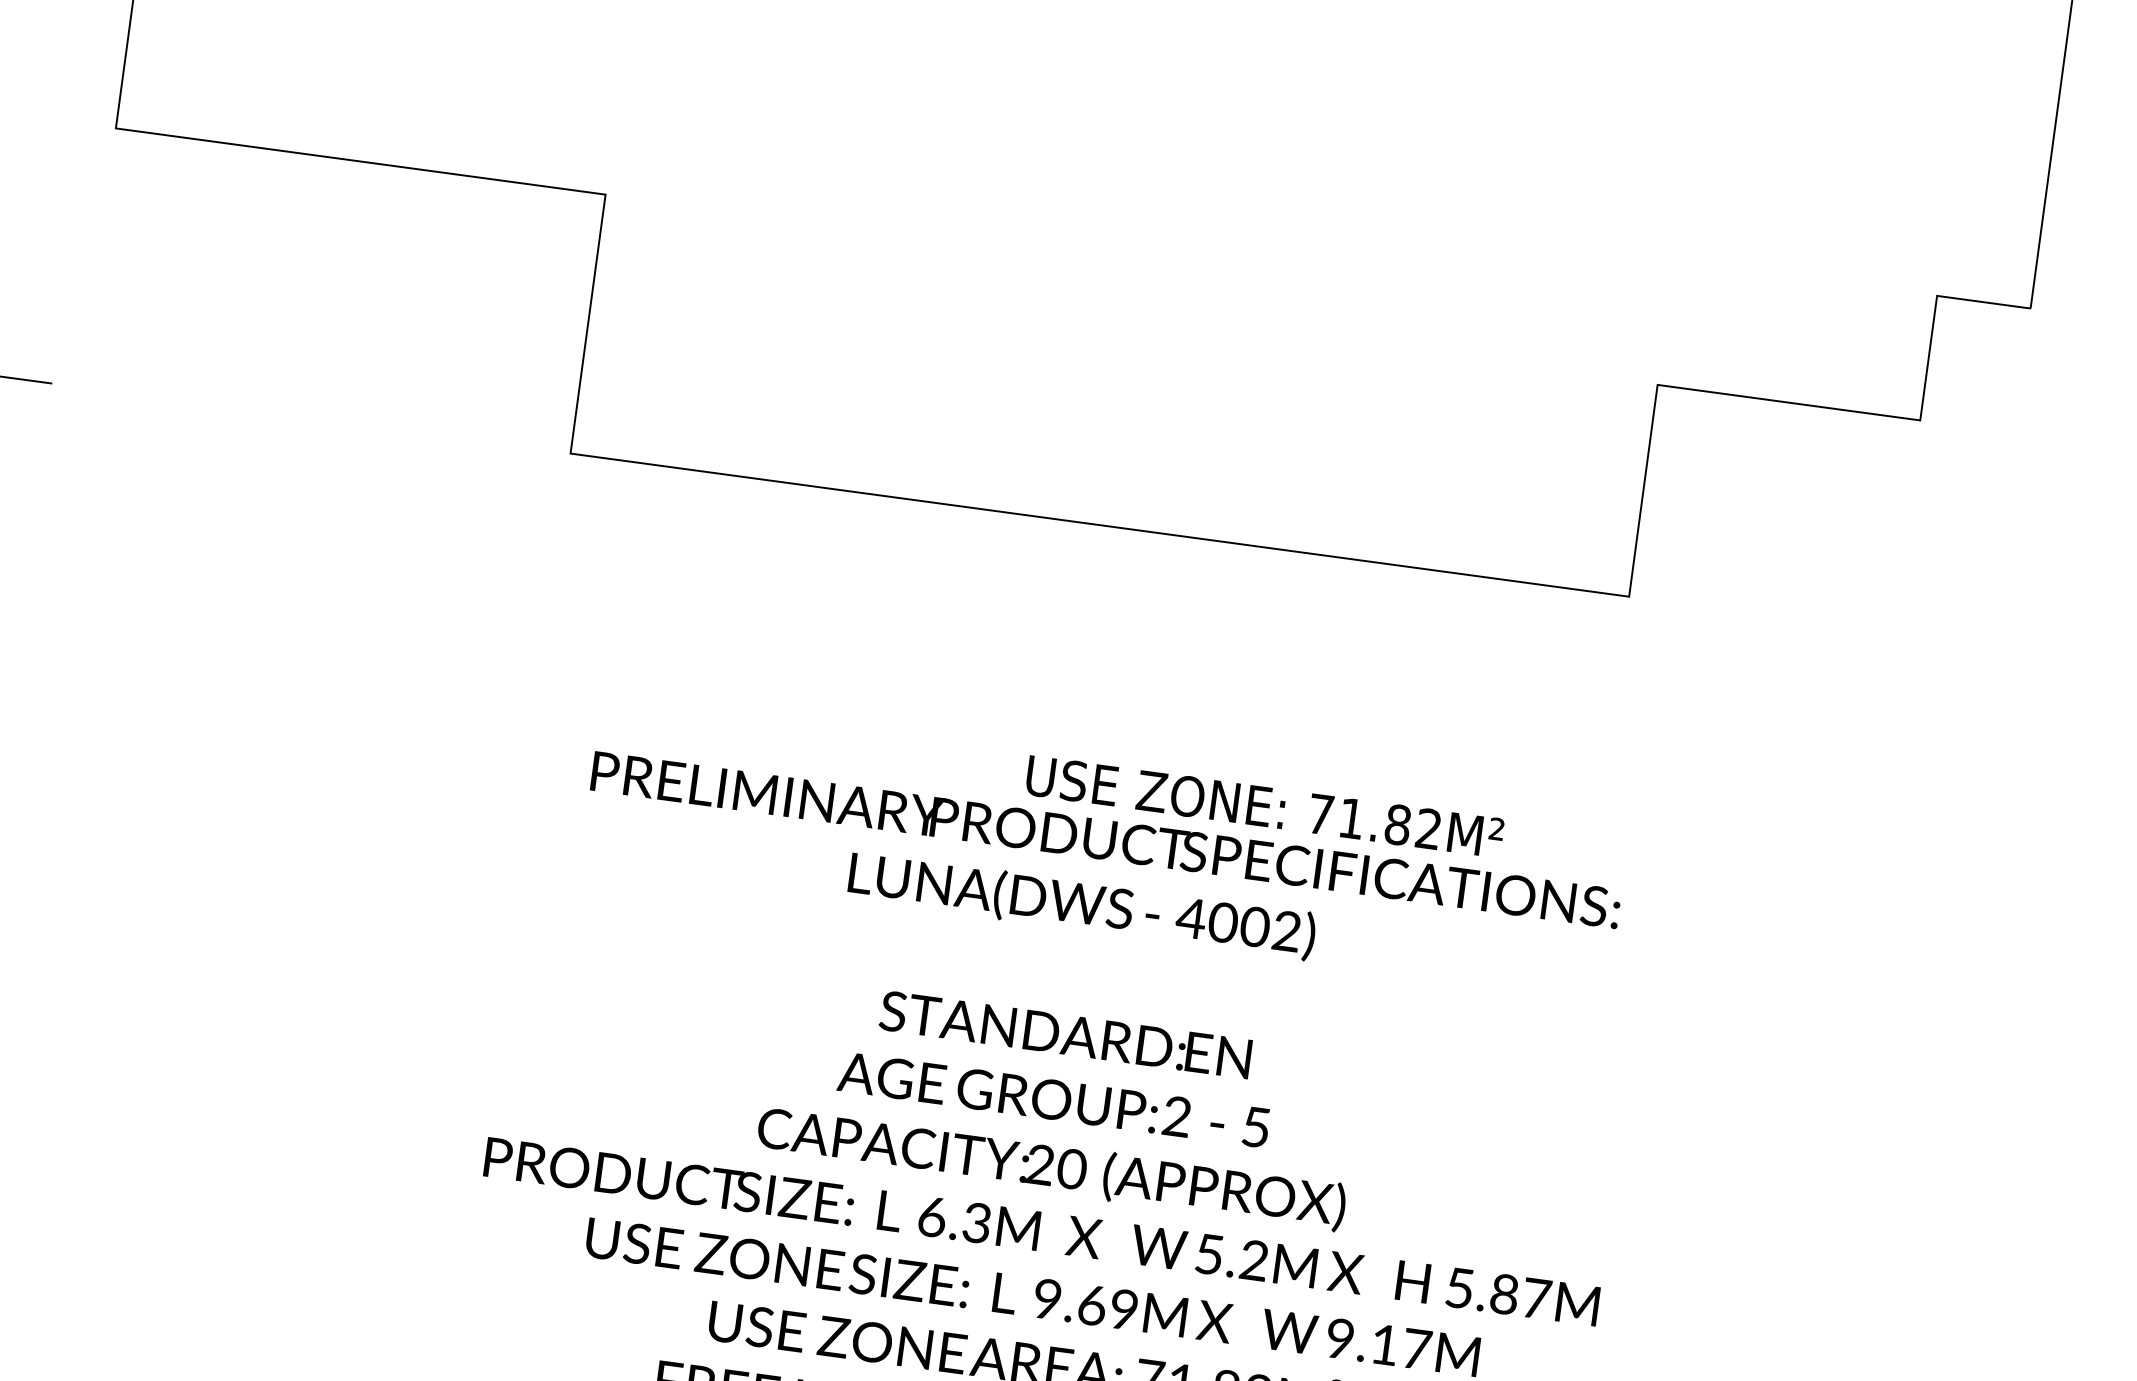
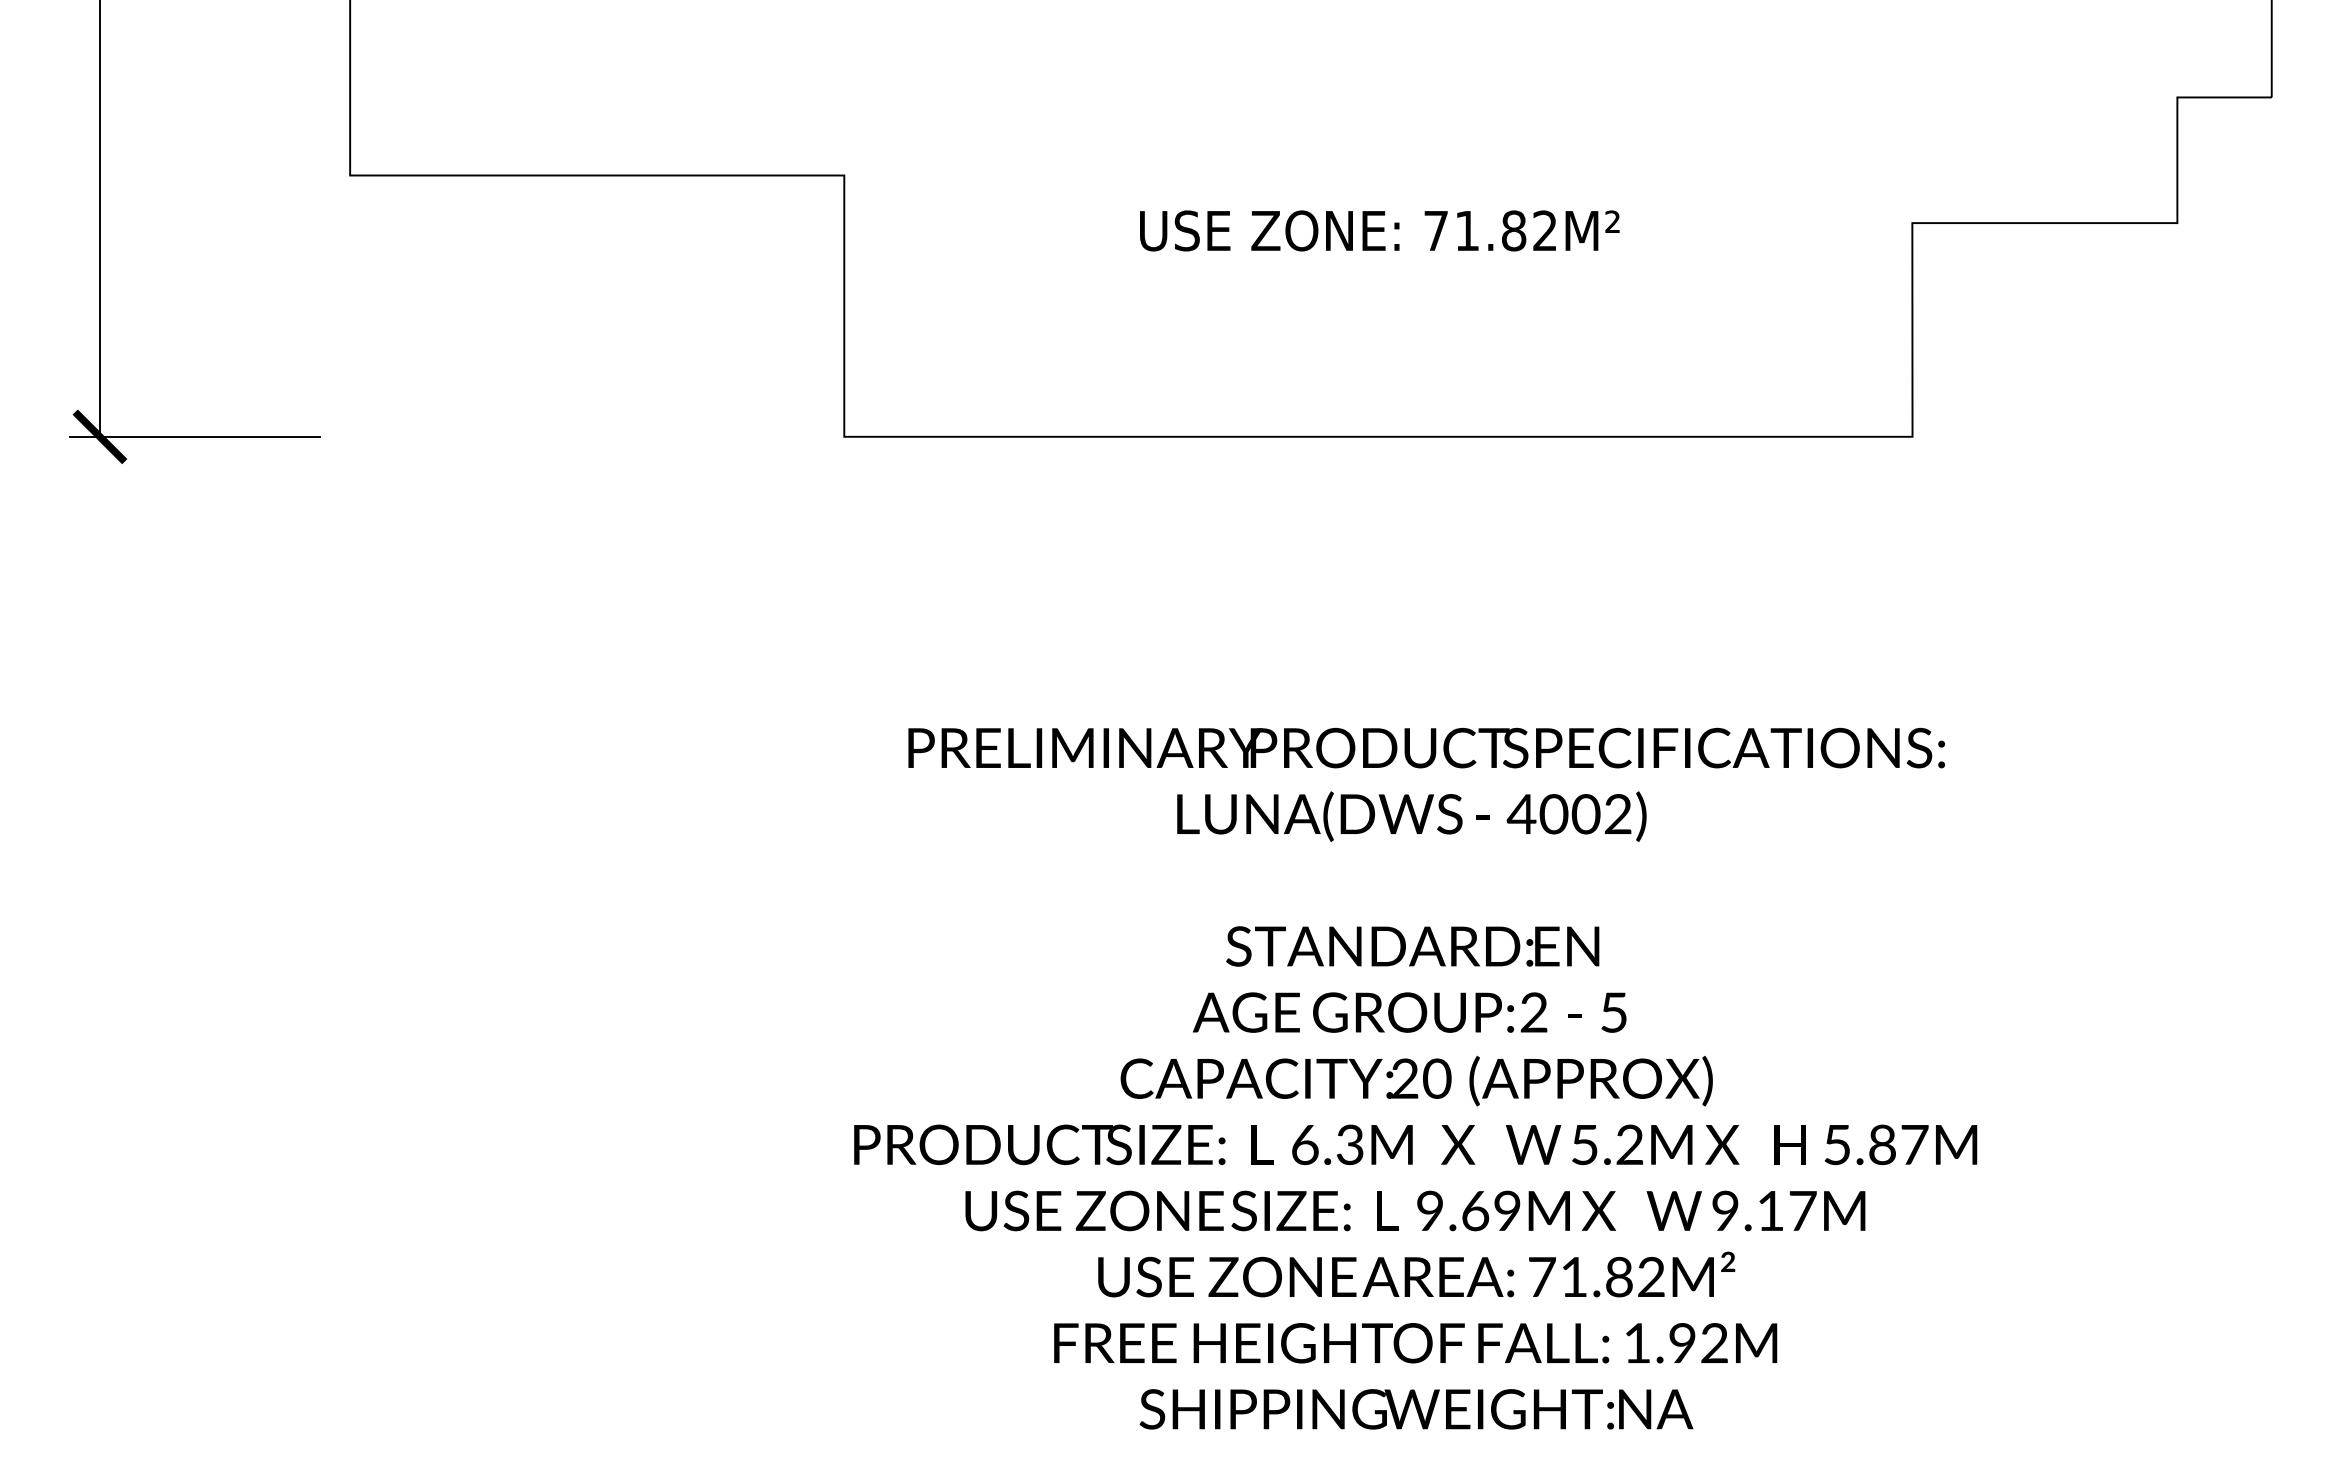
text: (1264, 806) -> (1379, 230), moved

